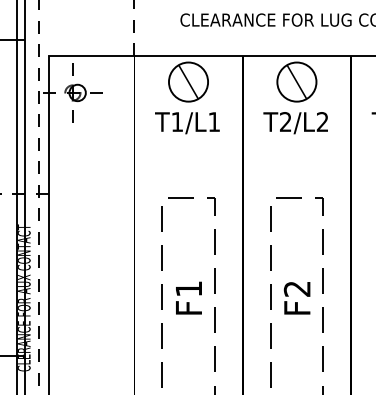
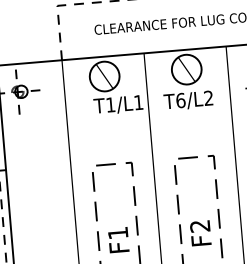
text: (285, 122) -> (180, 100), T2/L2 -> T6/L2
text: (187, 123) -> (118, 105), moved

